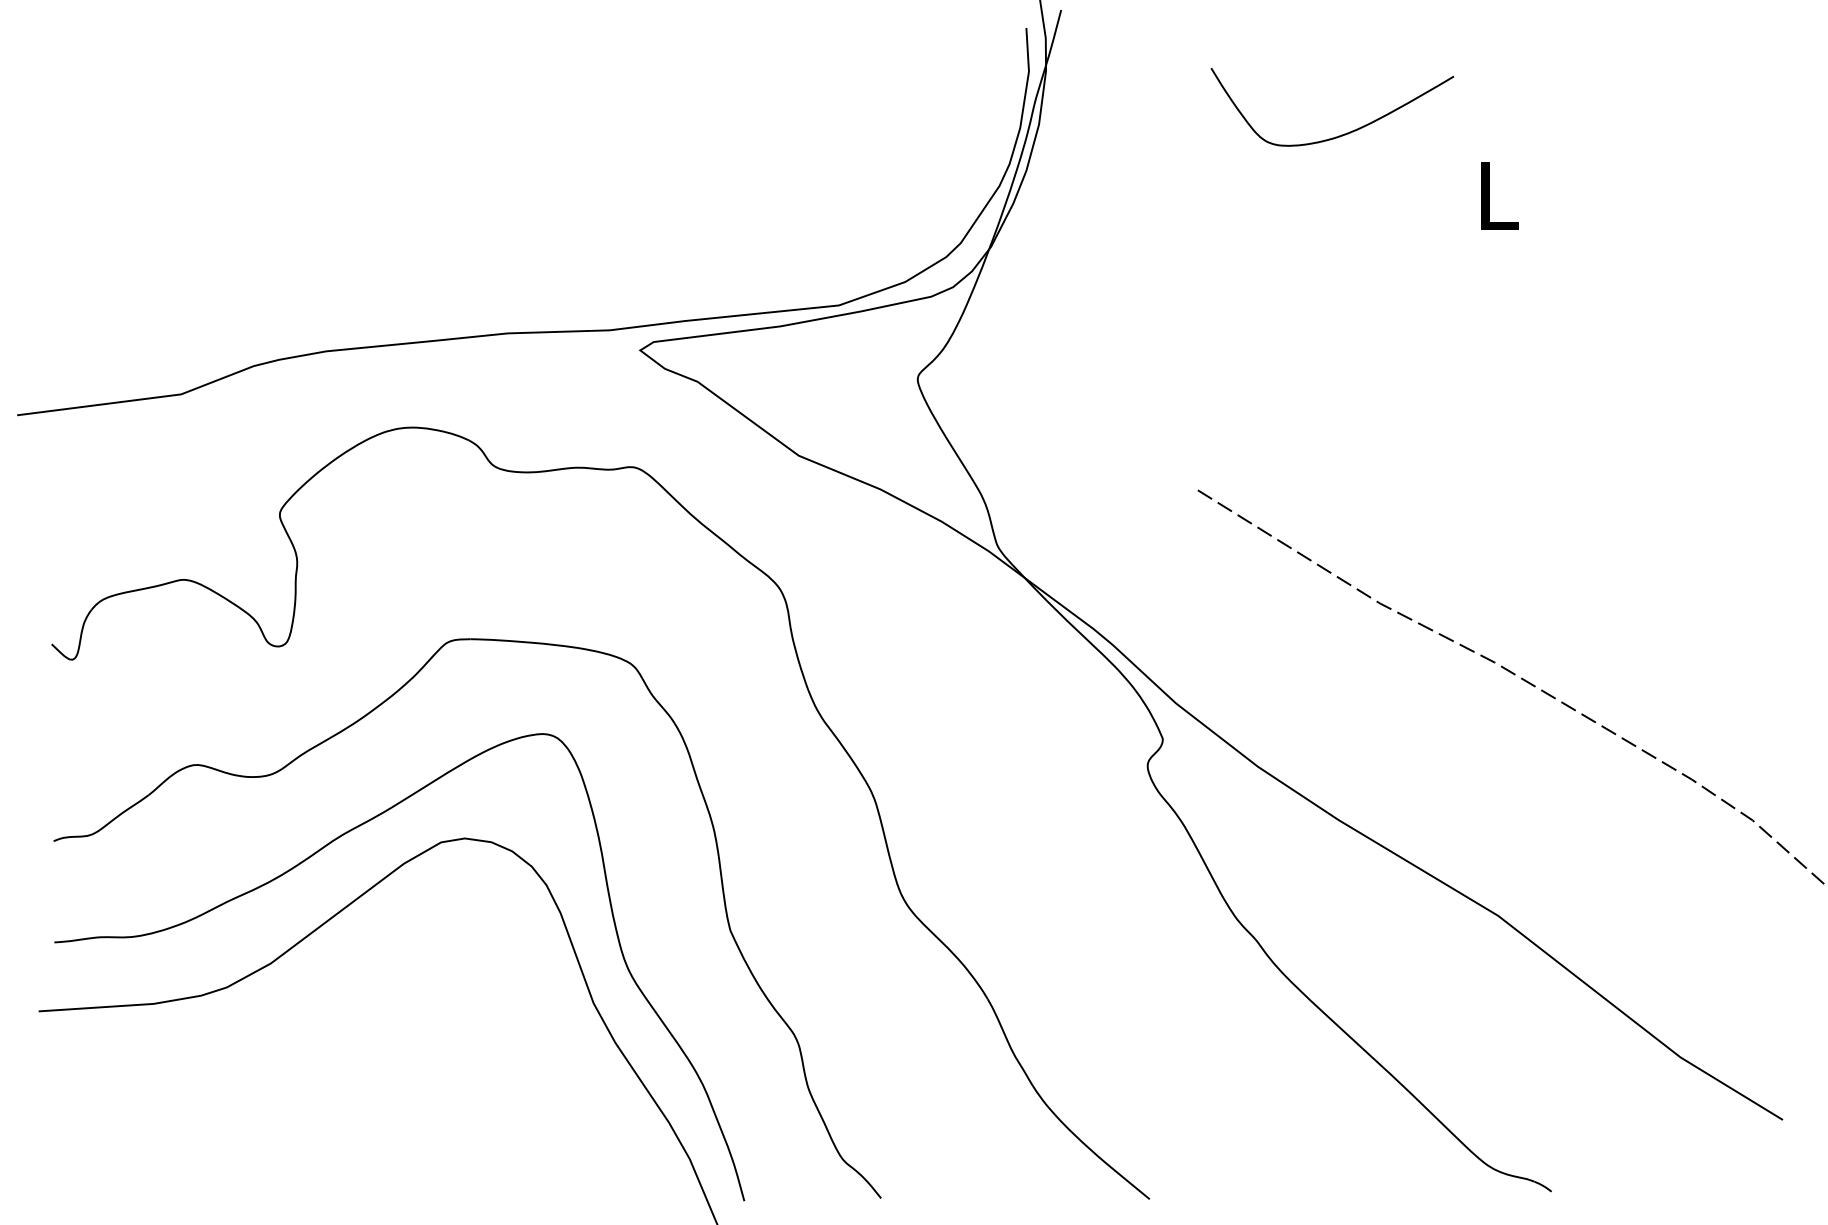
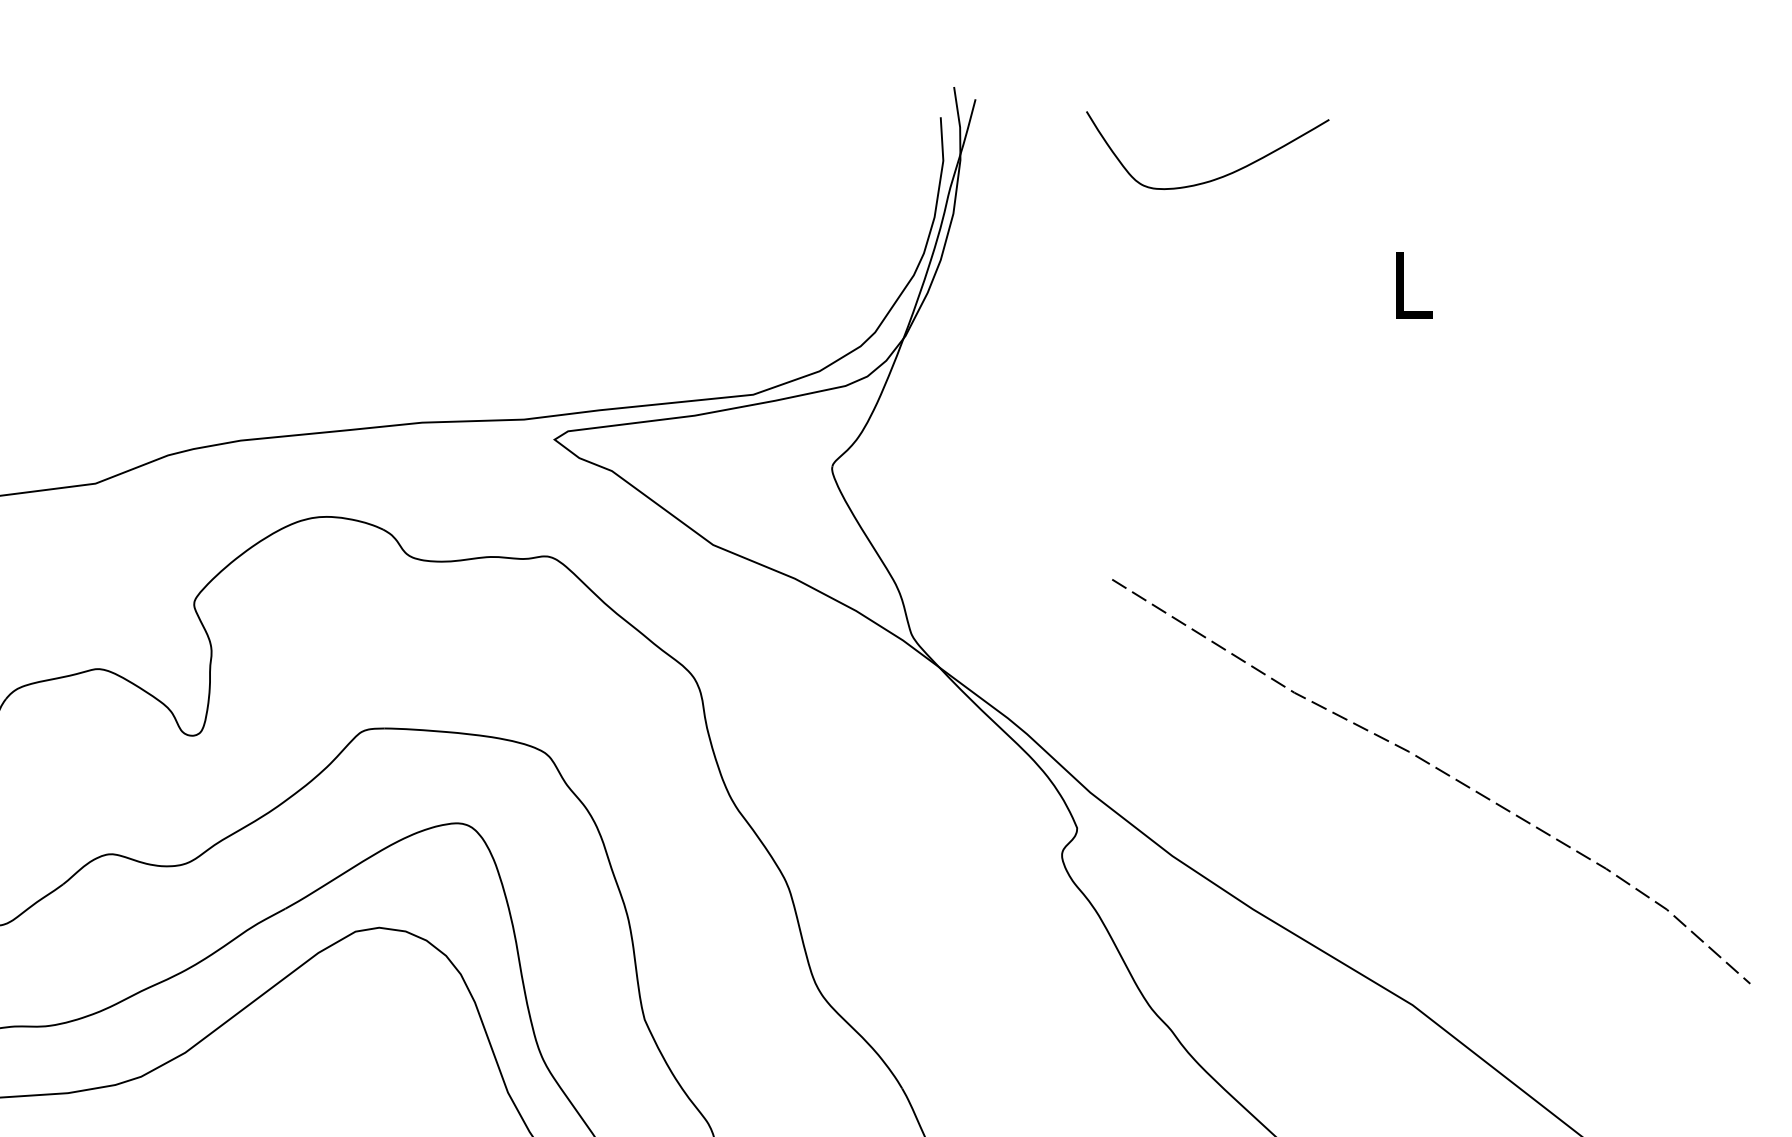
curve: (1341, 134) -> (1216, 177), moved

